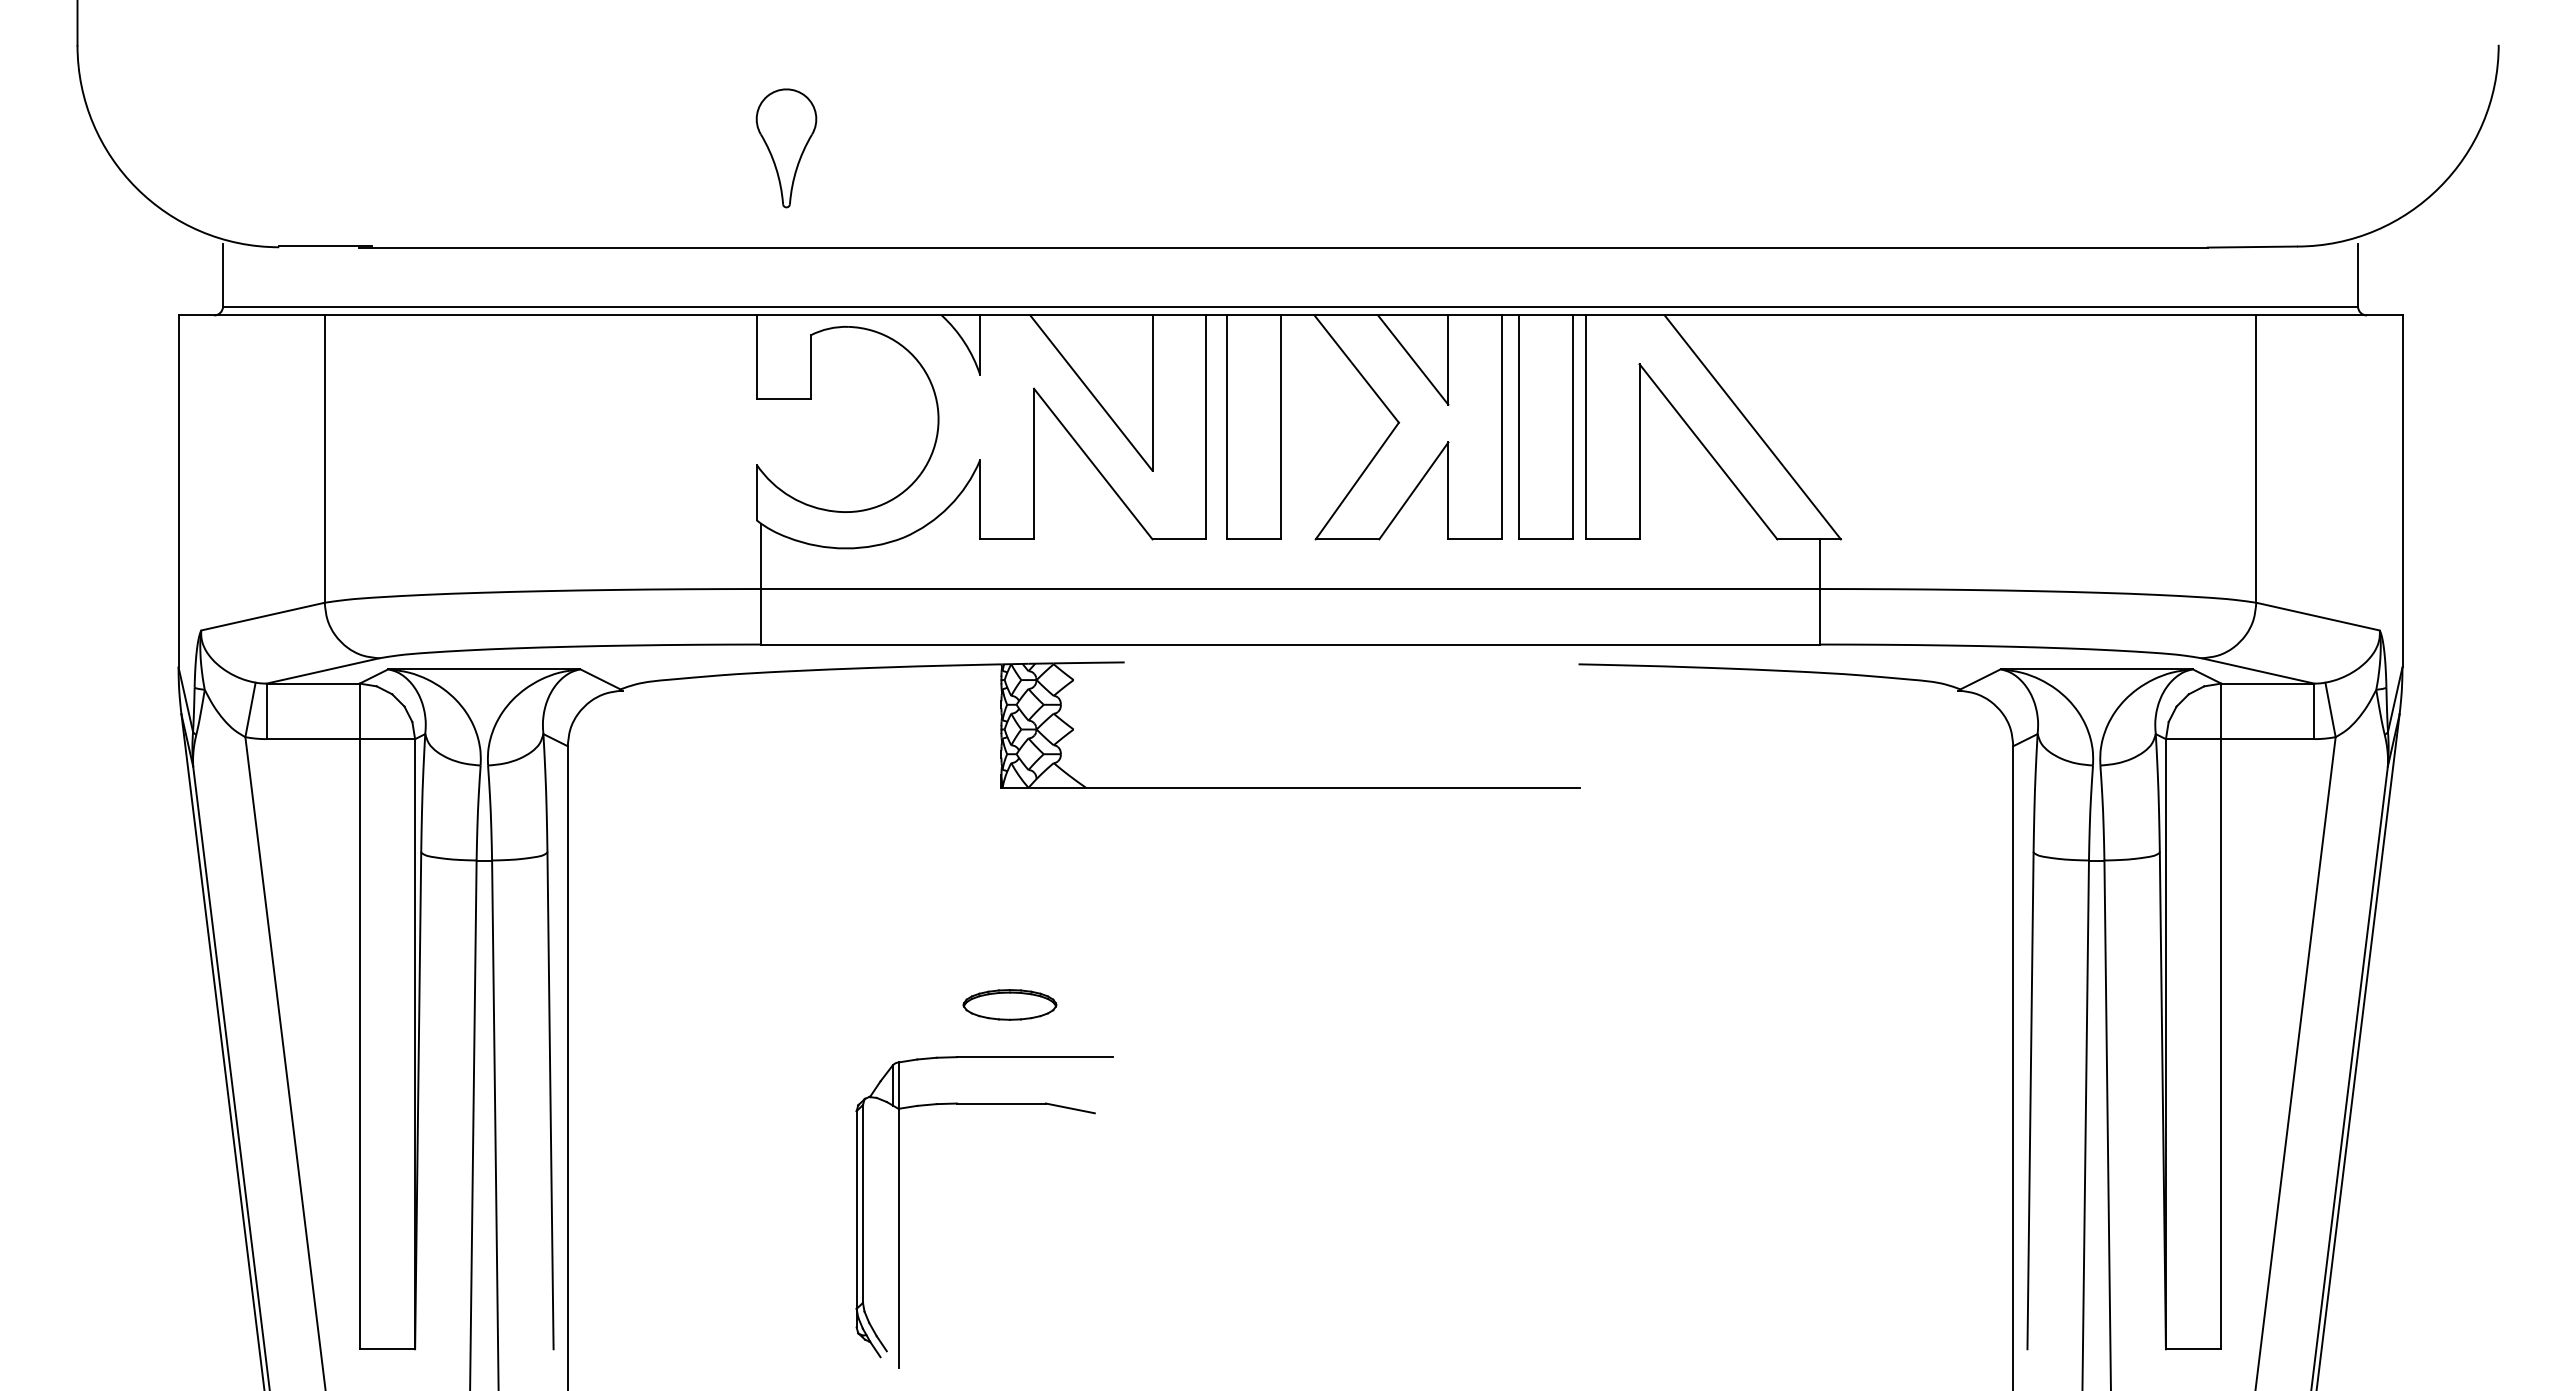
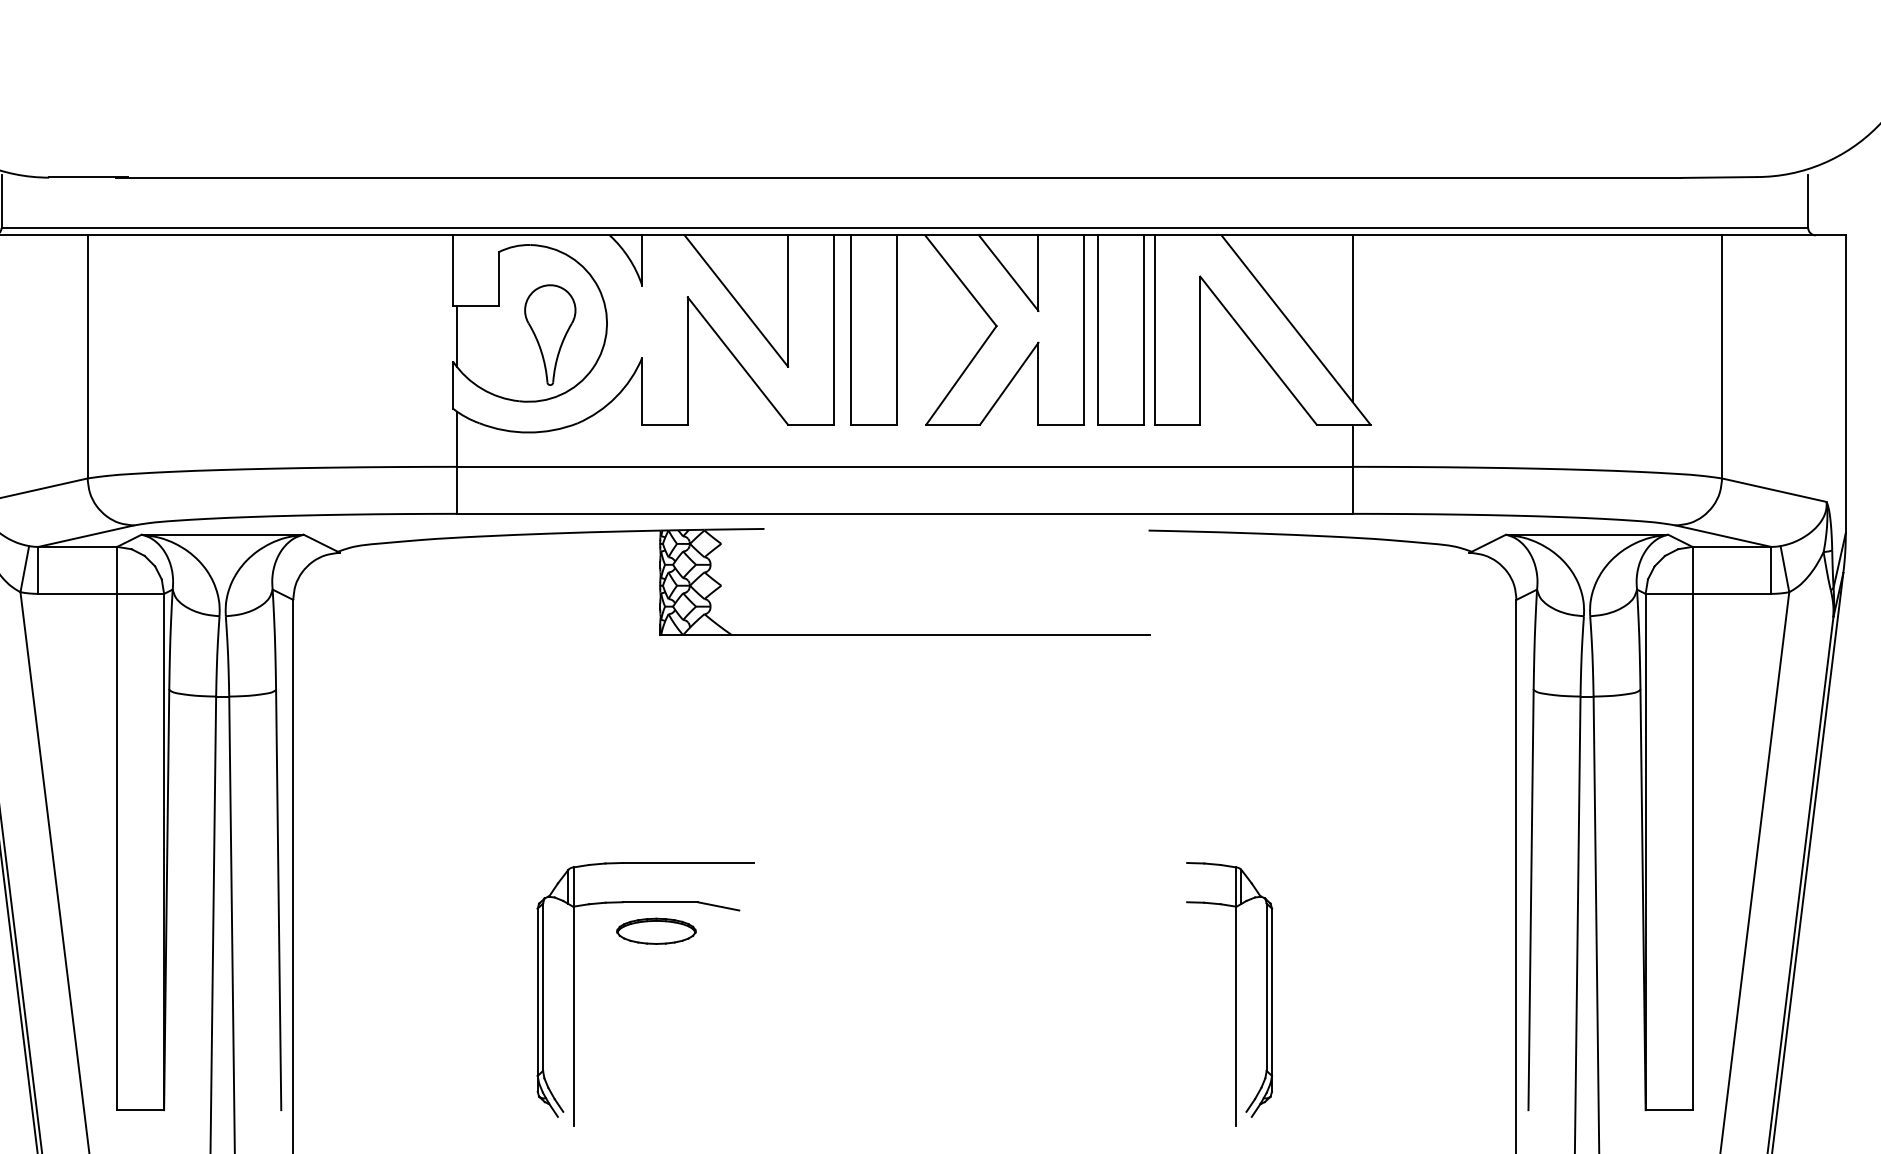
part: (786, 148) -> (550, 335), moved
line: (1819, 413) -> (1352, 318), added
line: (761, 434) -> (457, 336), added
part: (1009, 1004) -> (656, 930), moved
part: (1681, 1212) -> (1235, 994), added

